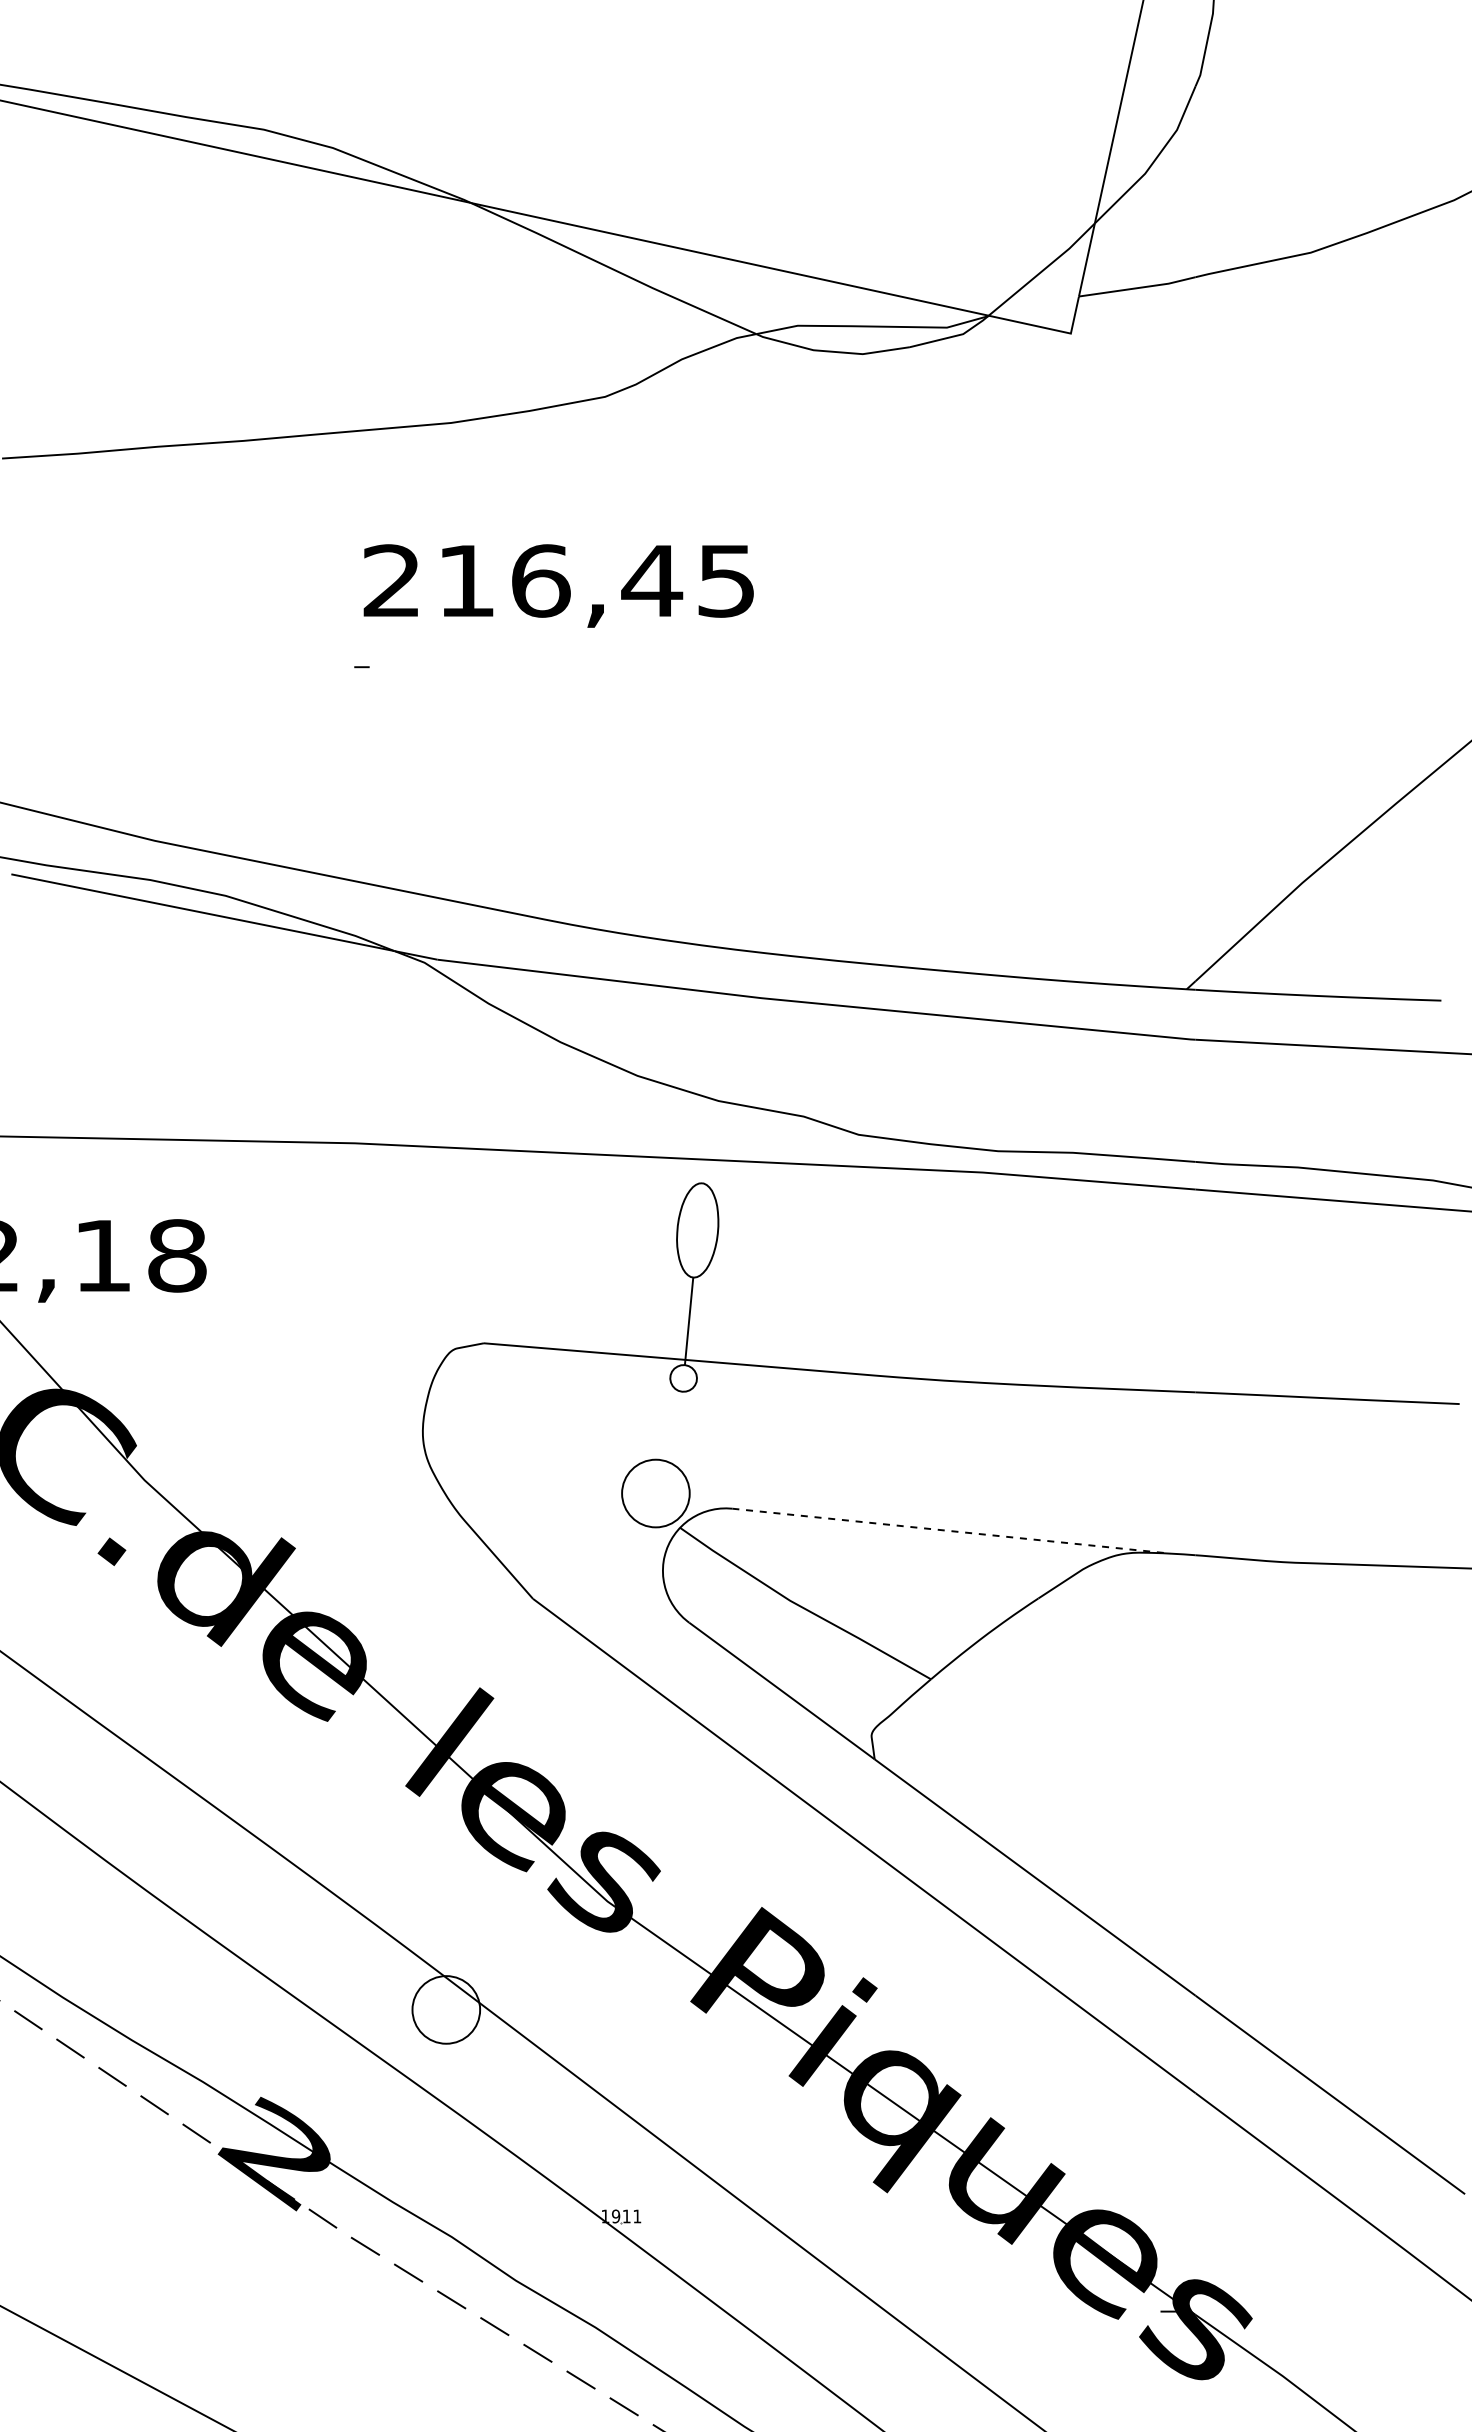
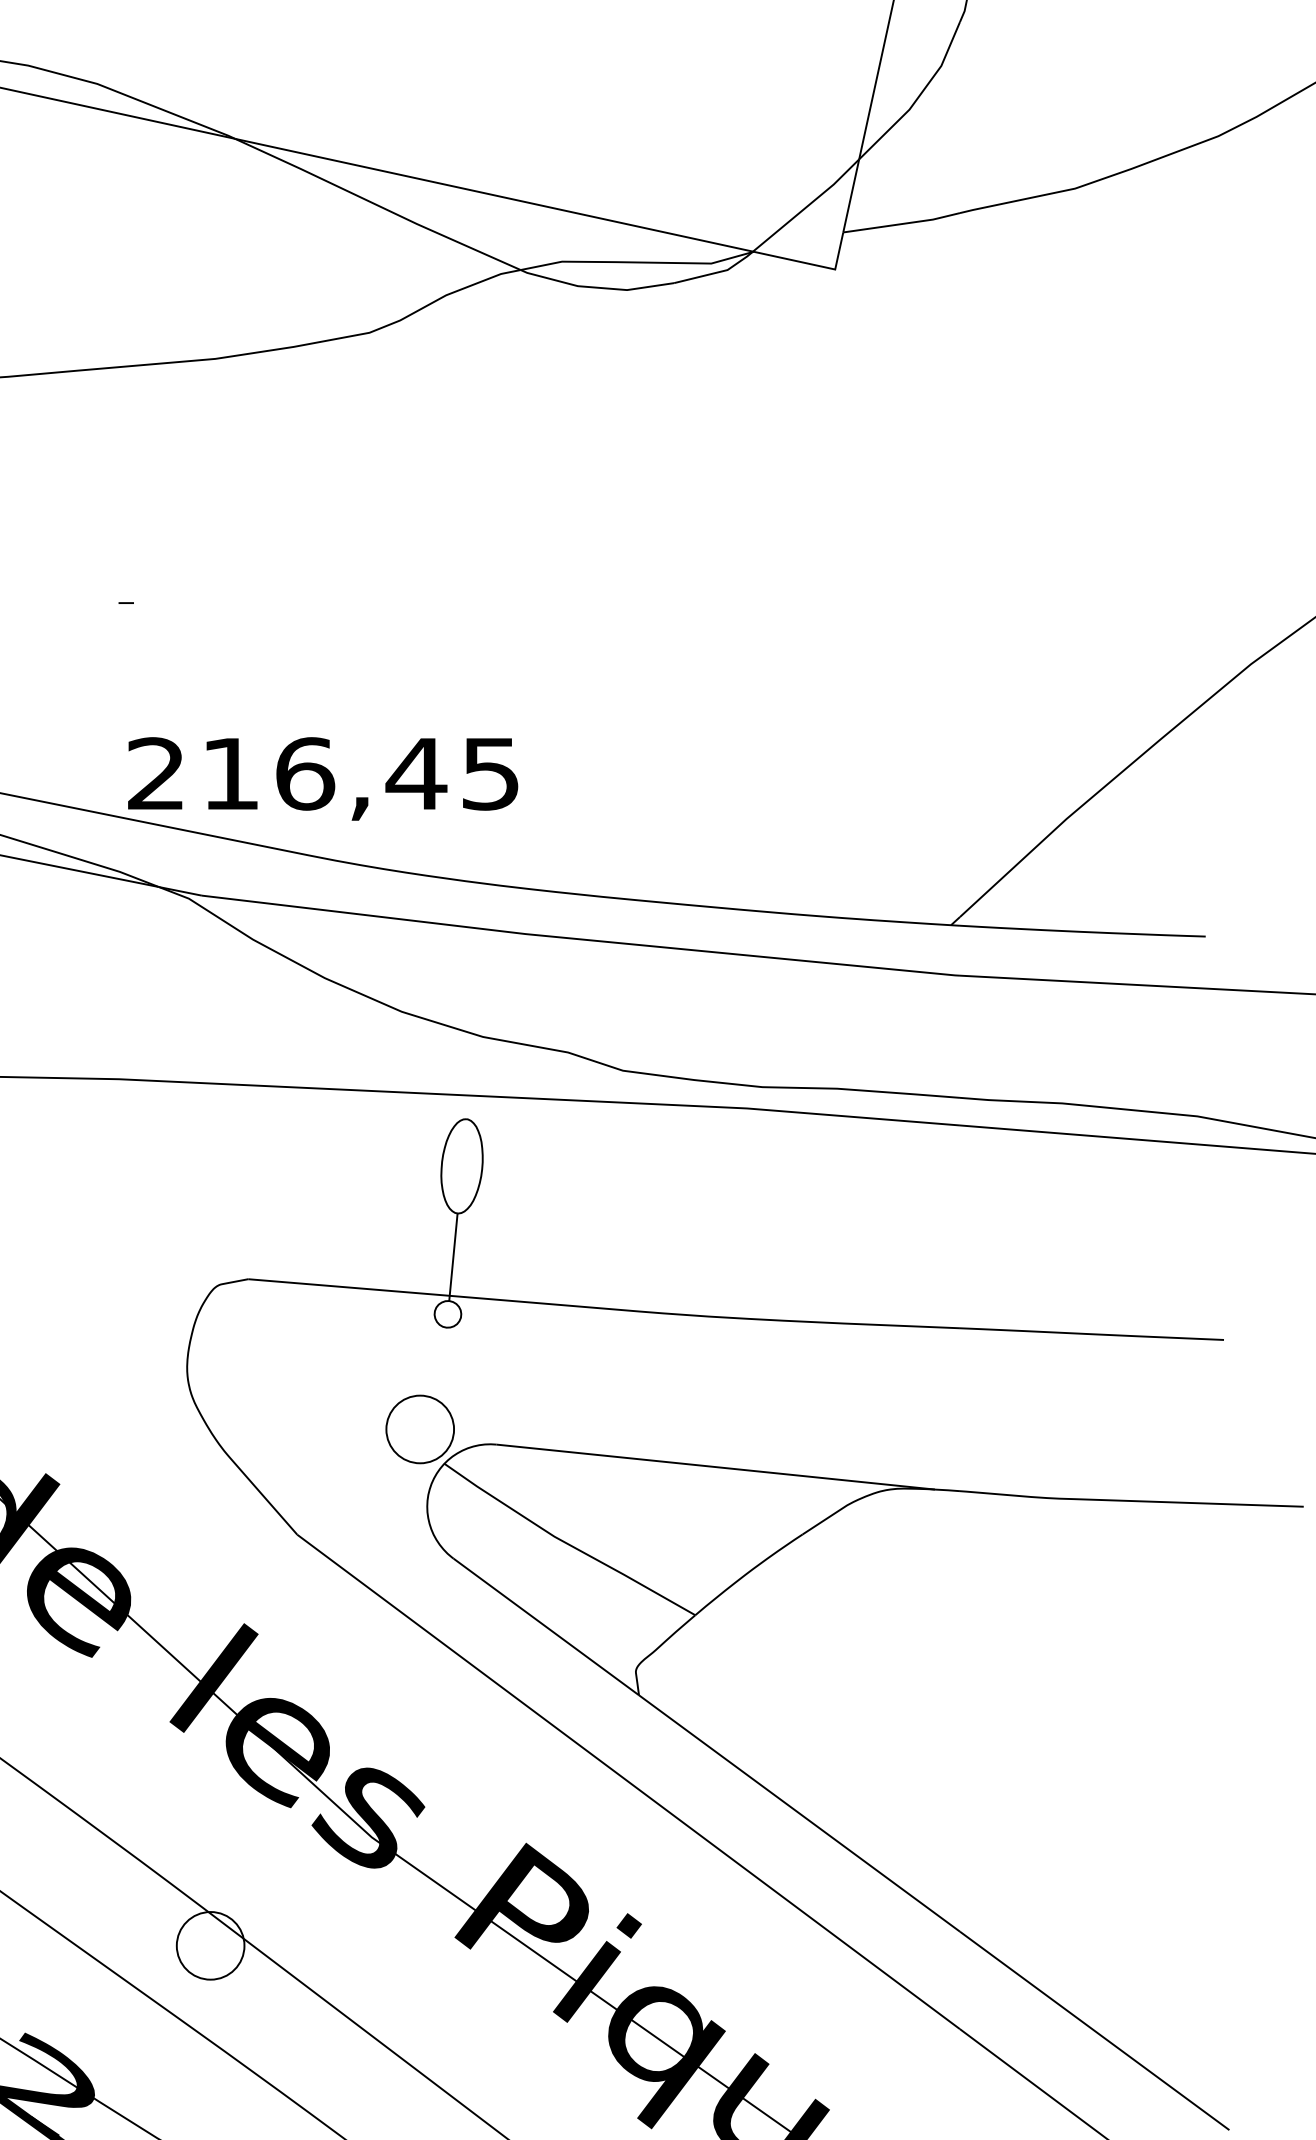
text: (558, 585) -> (322, 778), moved
line: (951, 1531) -> (715, 1467), dashed -> solid

